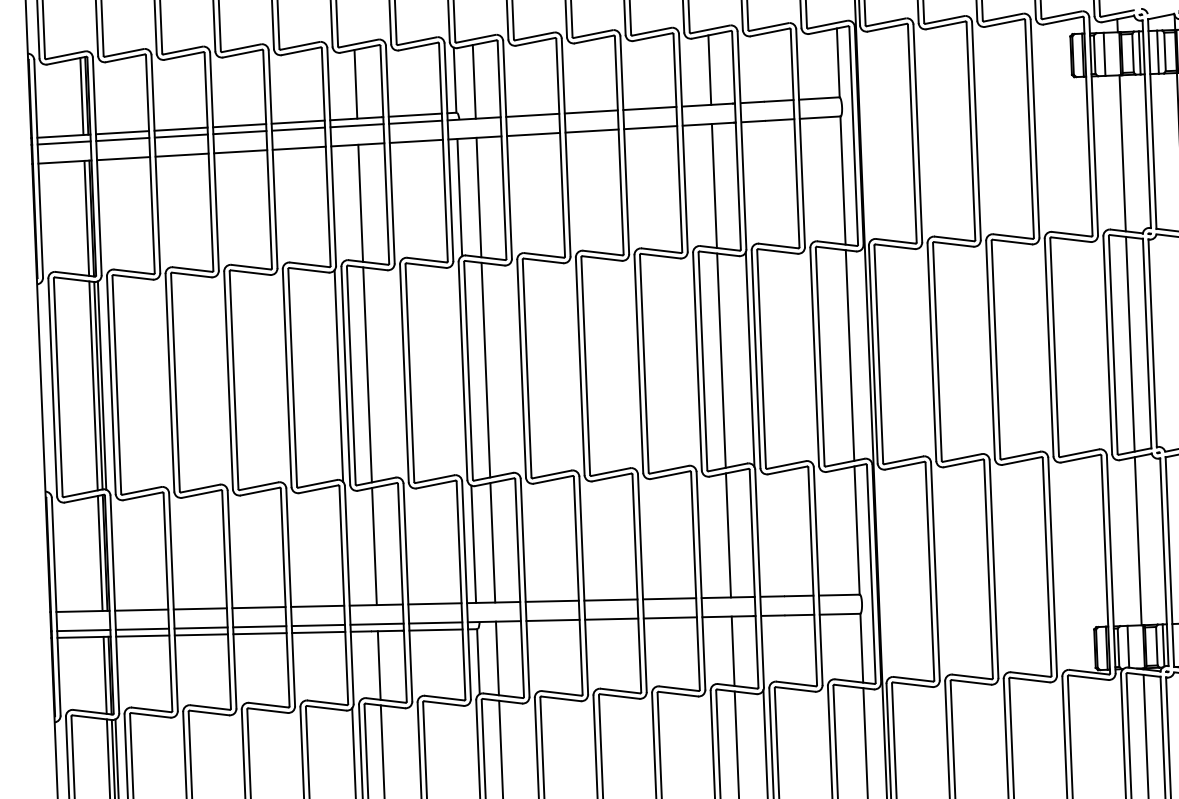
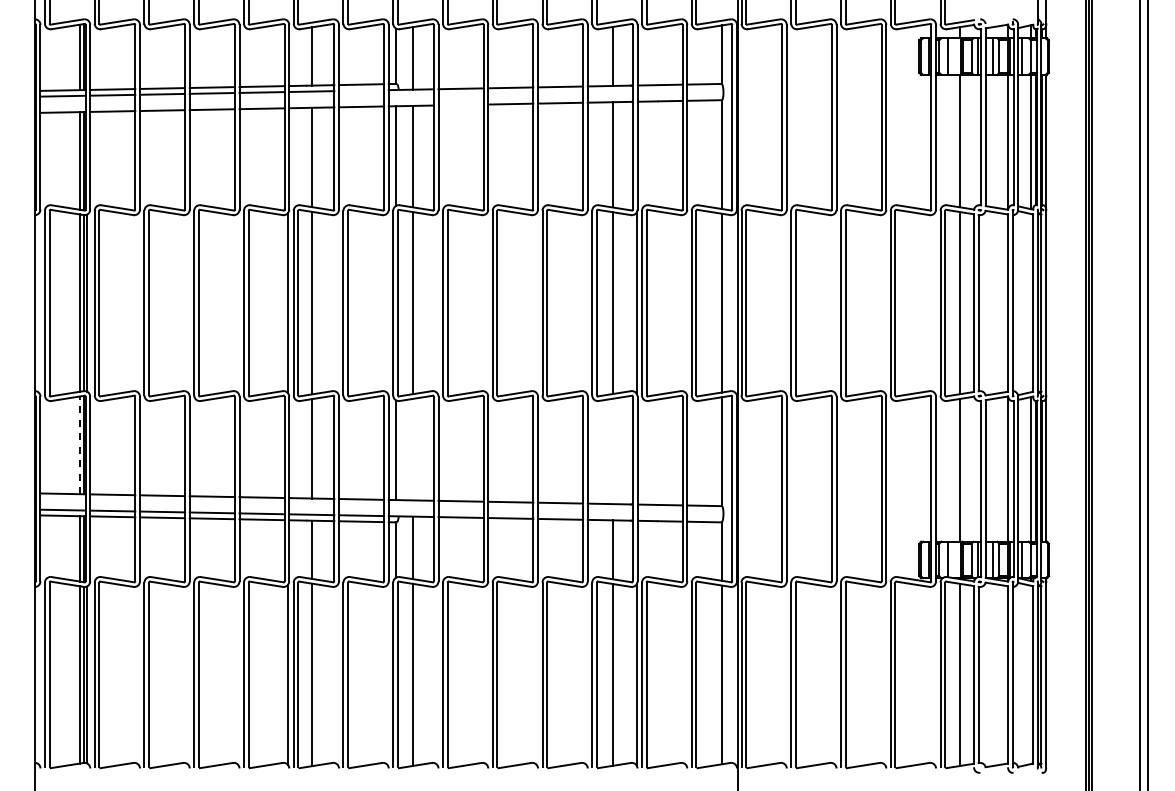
line: (415, 122) -> (361, 90), removed
line: (532, 133) -> (460, 104), removed
line: (728, 535) -> (612, 451), removed
line: (492, 542) -> (412, 449), removed
line: (100, 553) -> (79, 445), solid -> dashed

